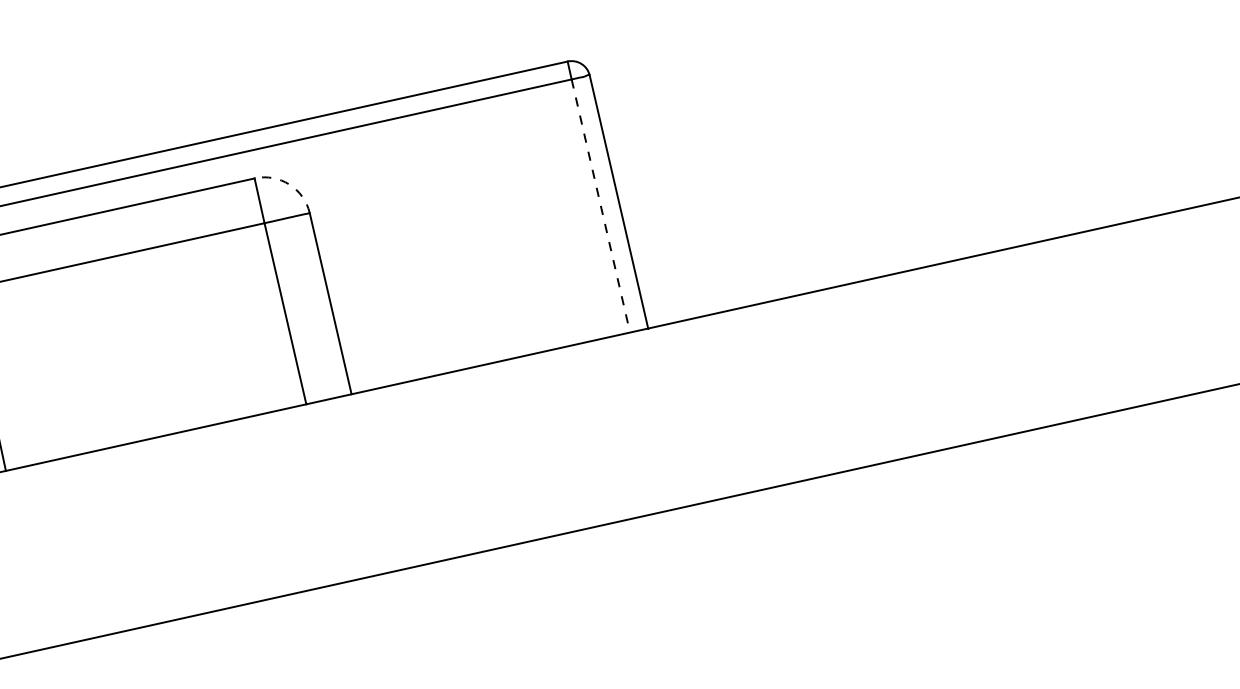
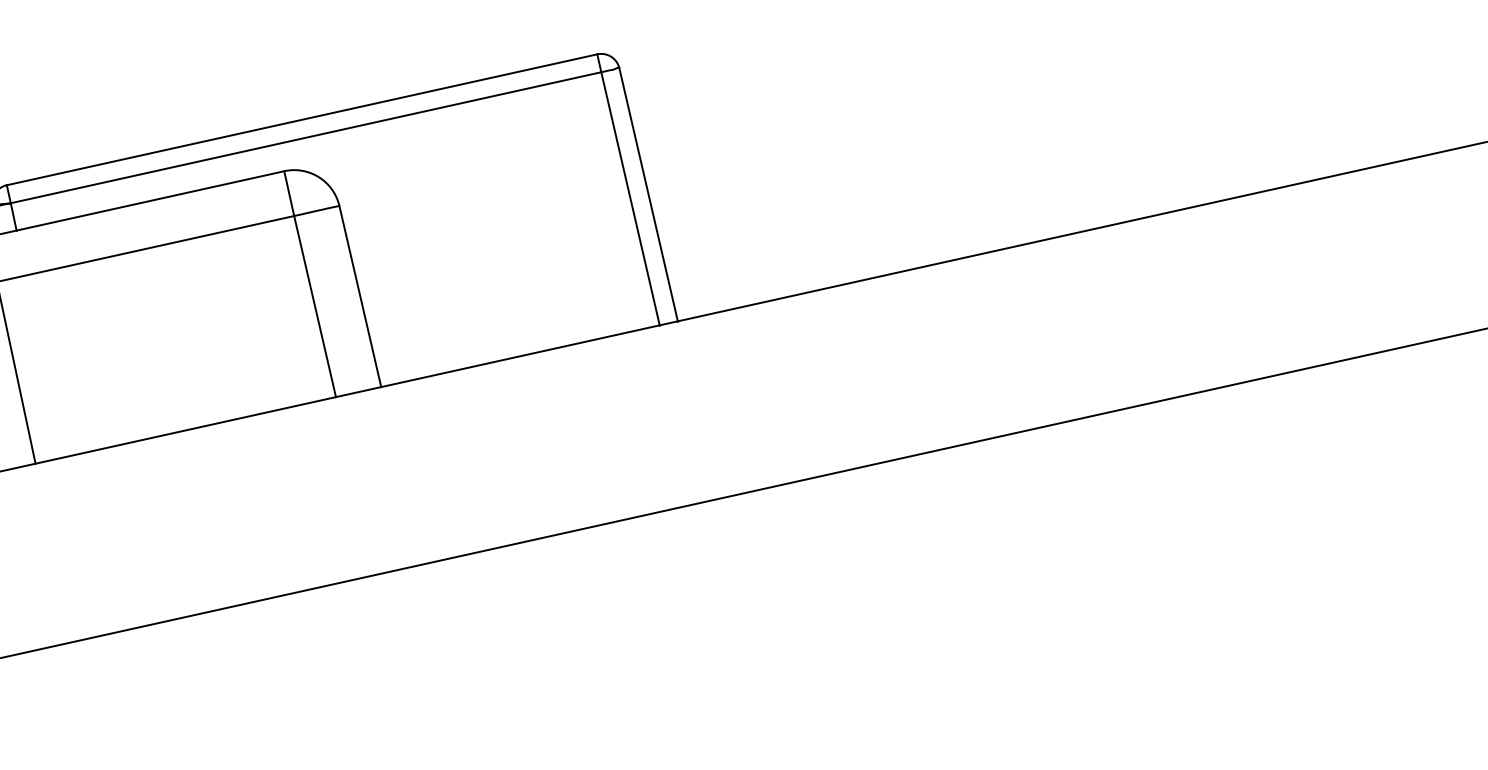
arc: (289, 184) -> (319, 177), dashed -> solid
line: (600, 206) -> (630, 199), dashed -> solid

